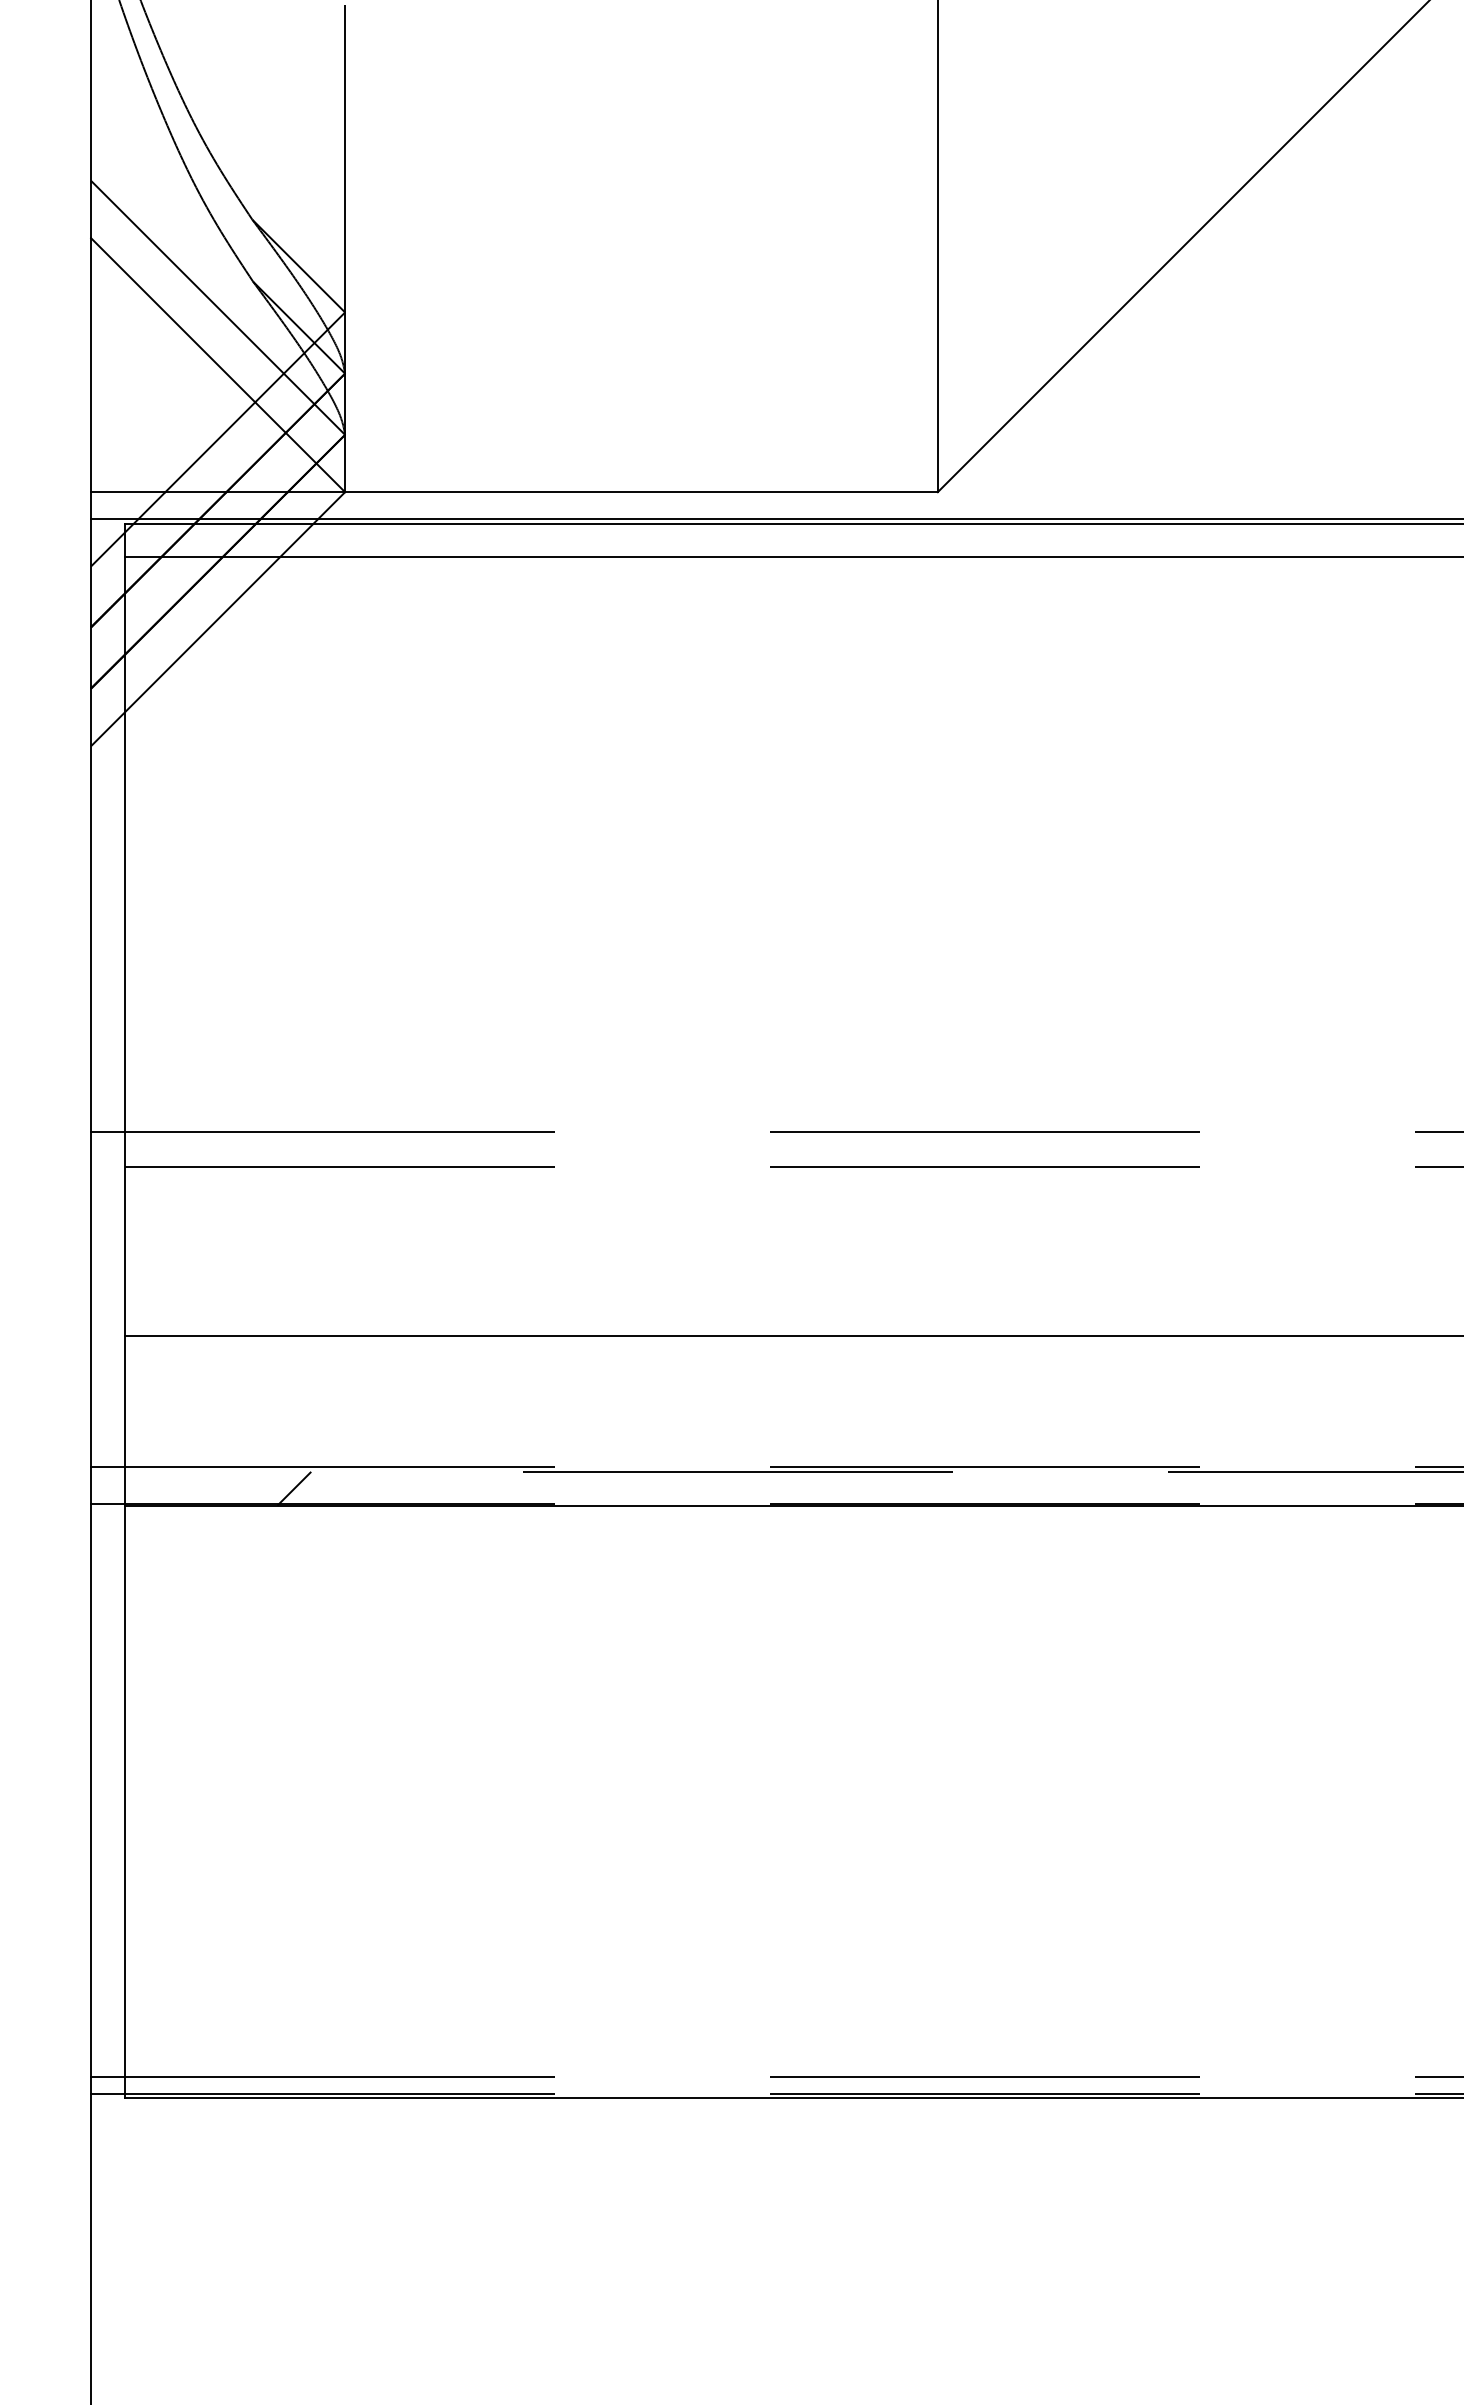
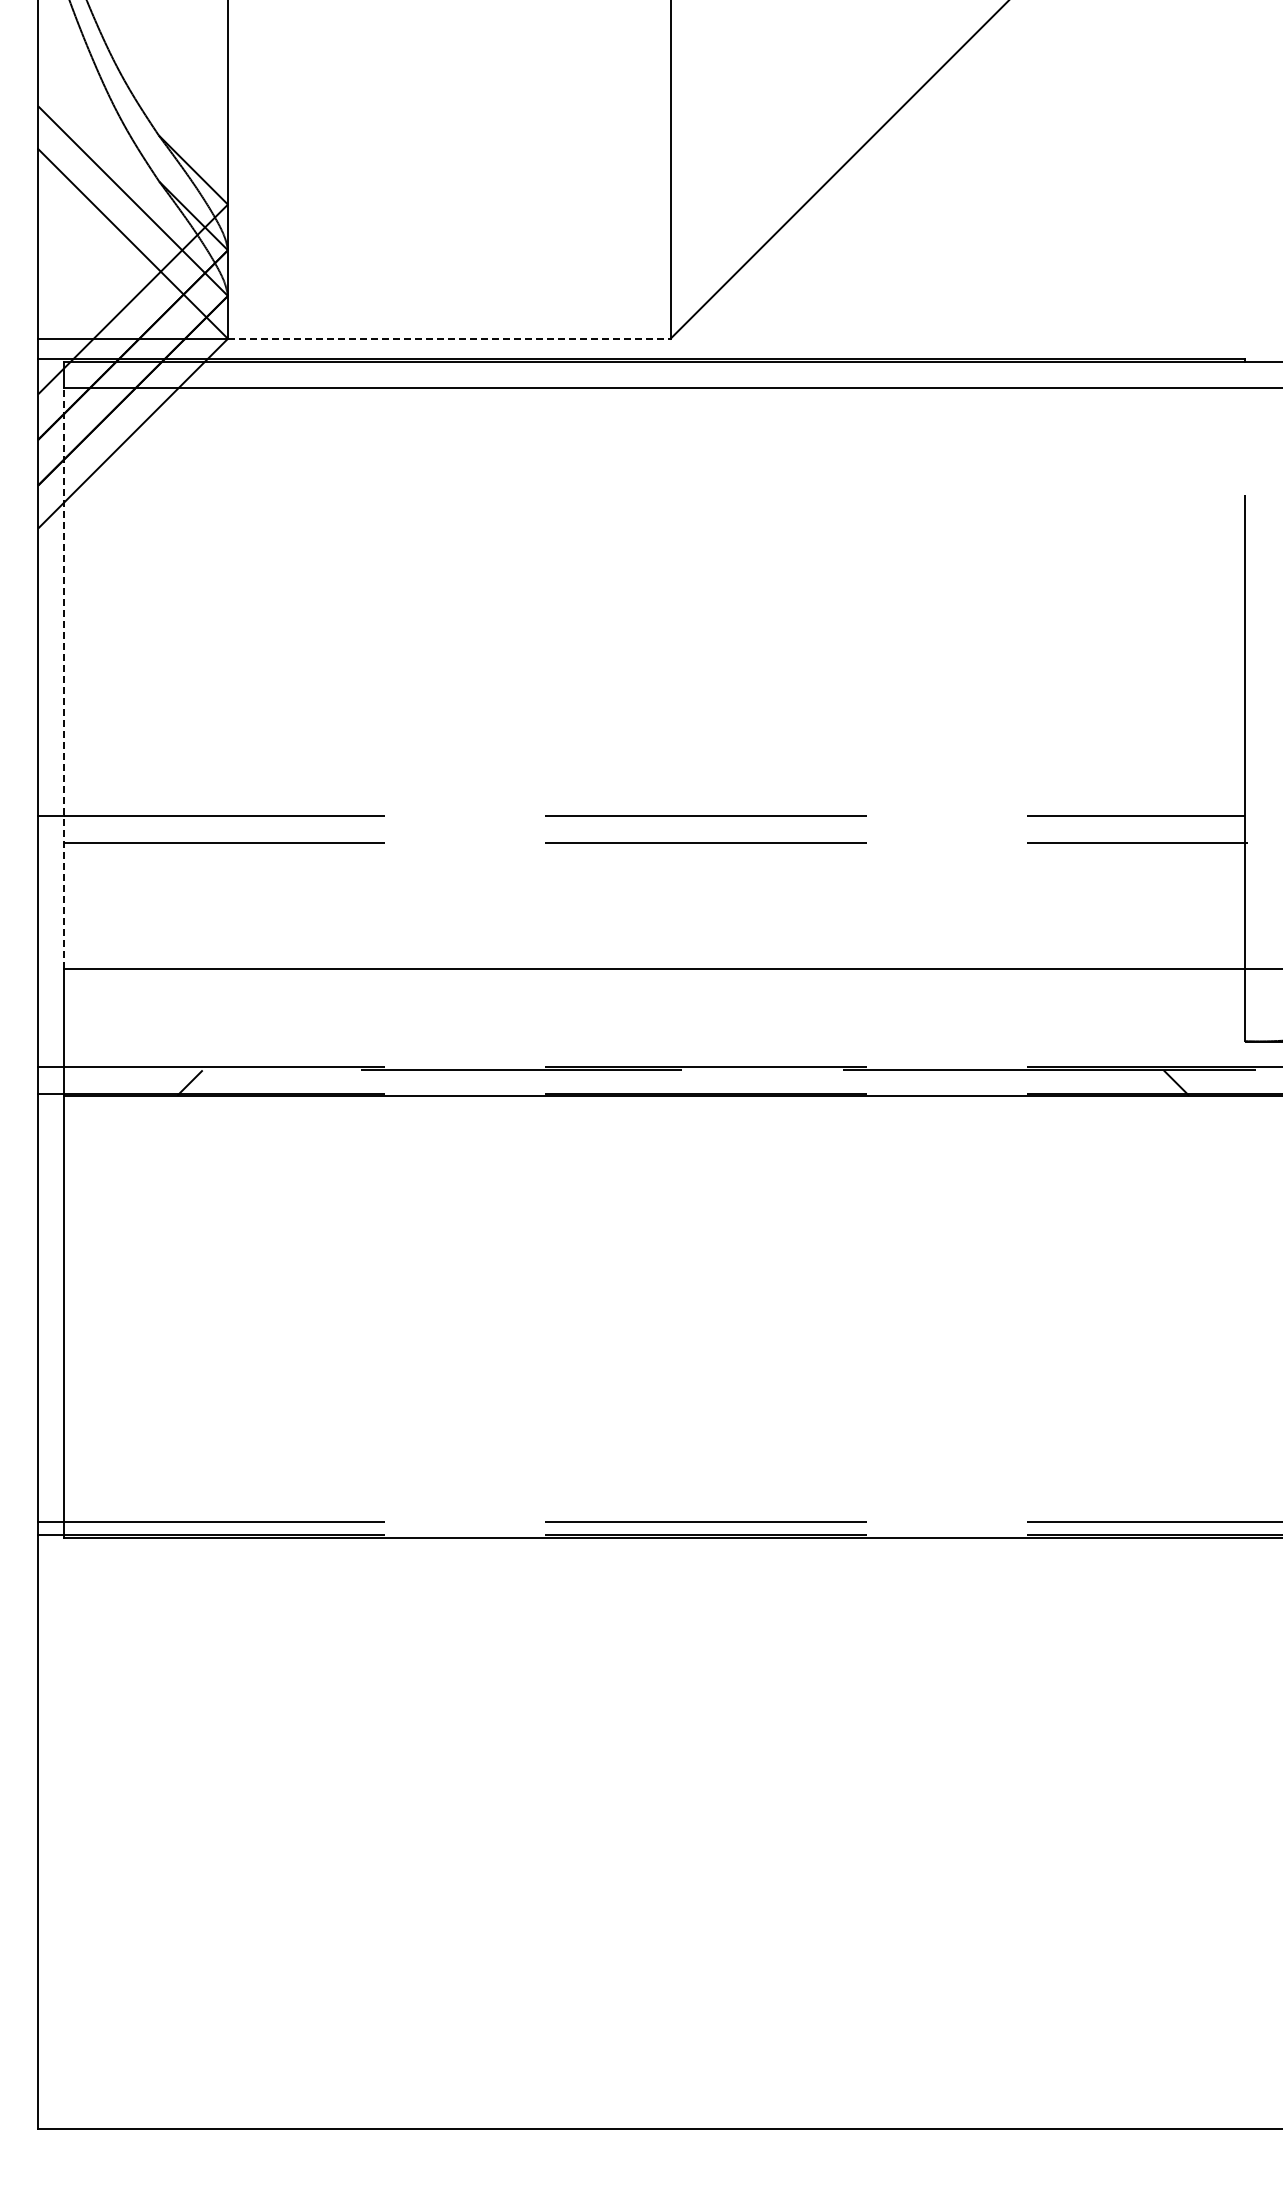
line: (641, 491) -> (449, 338), solid -> dashed
line: (124, 947) -> (63, 678), solid -> dashed

